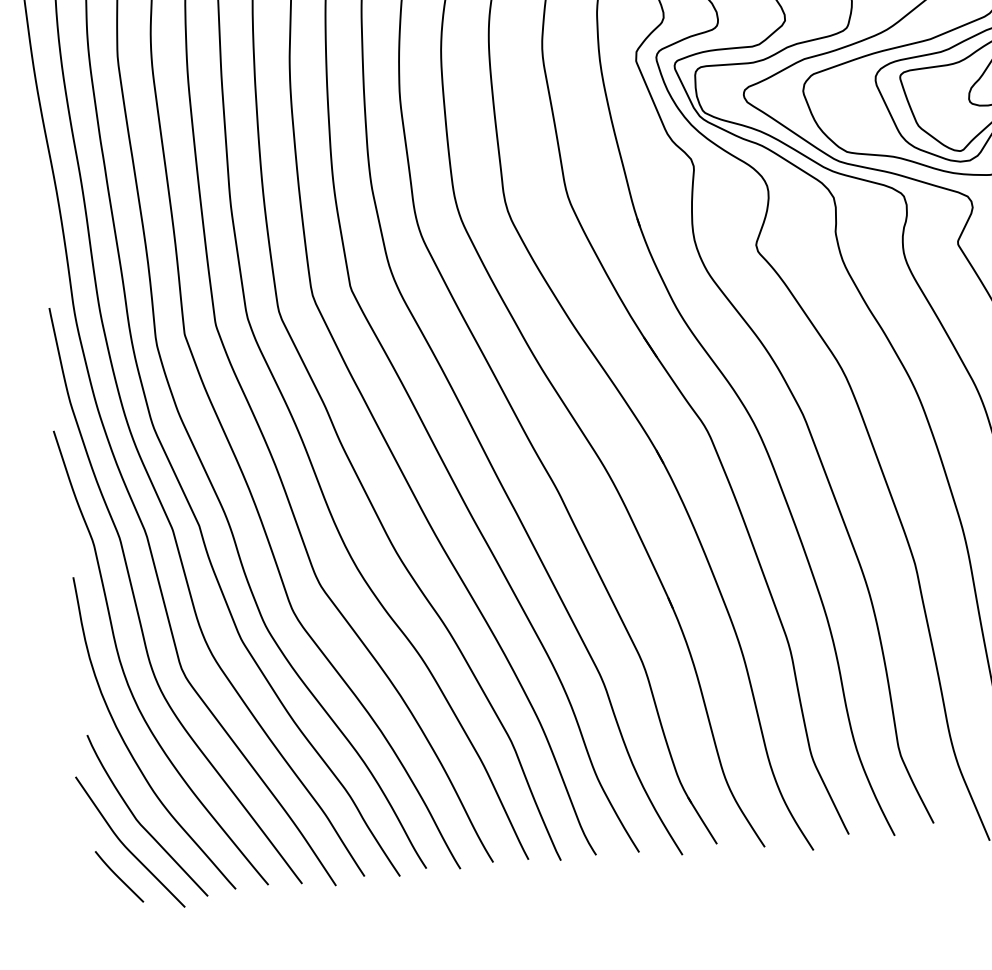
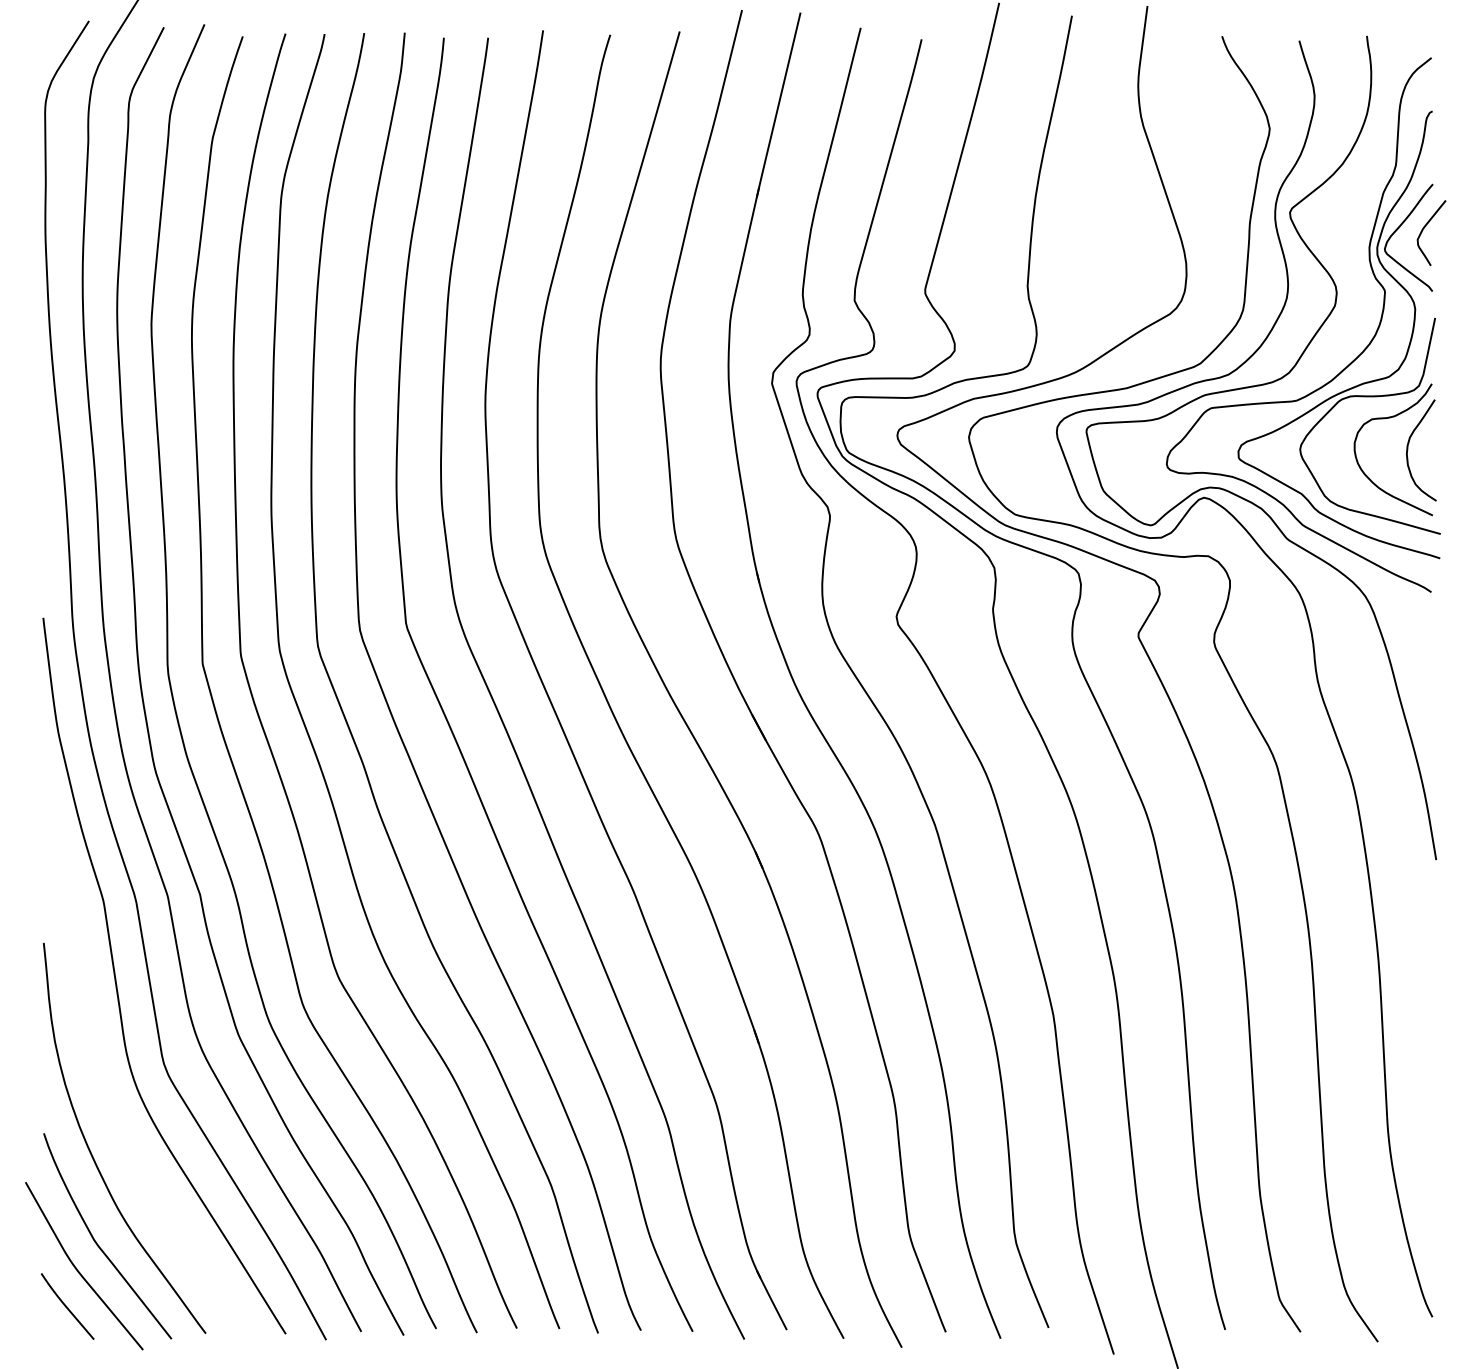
curve: (123, 669) -> (94, 1058), removed

